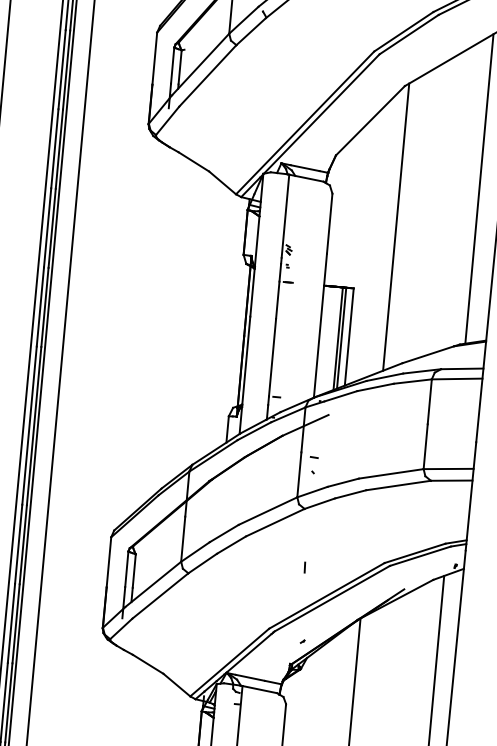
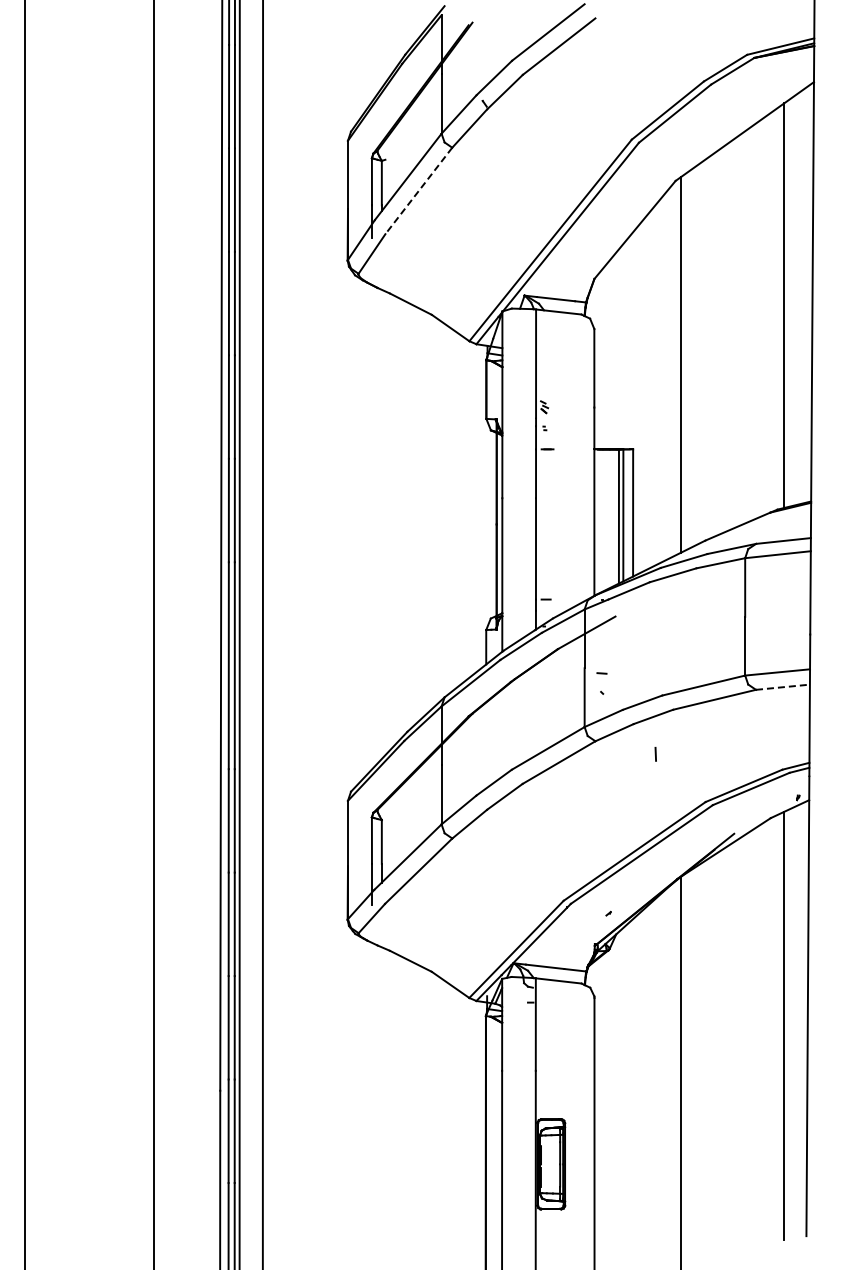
line: (207, 75) -> (418, 190), solid -> dashed
line: (452, 480) -> (783, 687), solid -> dashed
line: (304, 567) -> (655, 754), moved

